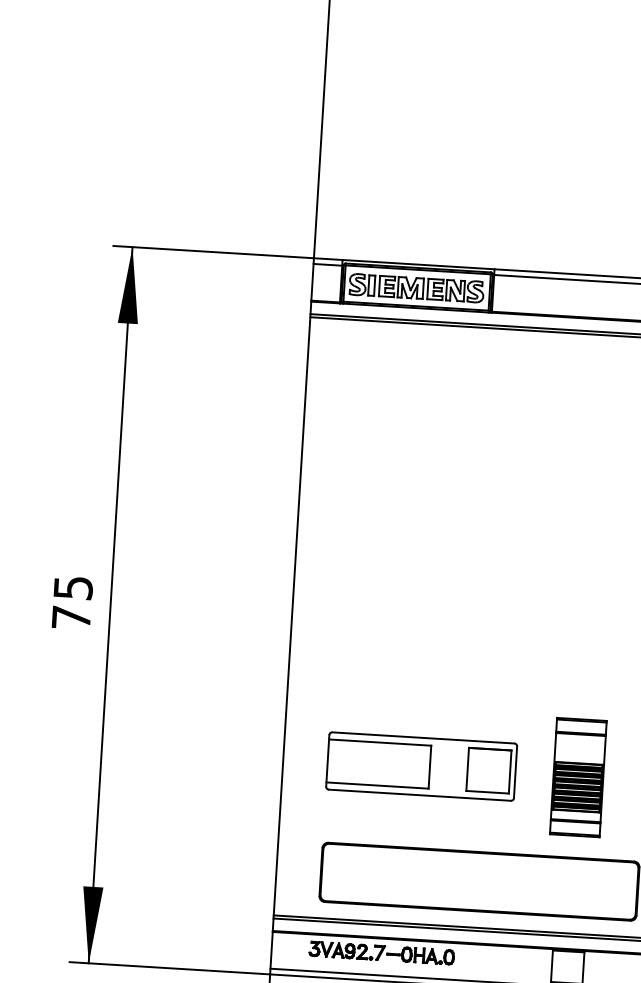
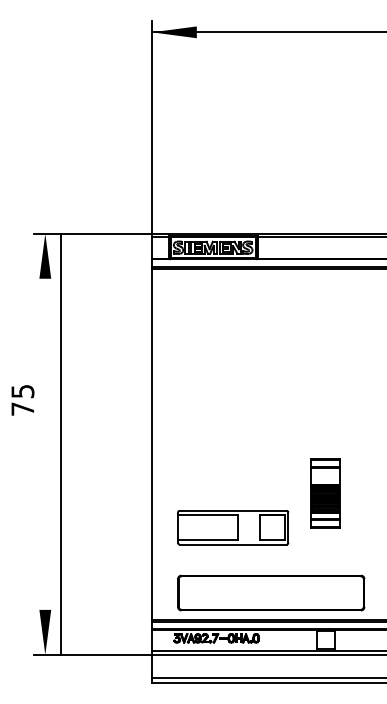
text: (71, 603) -> (22, 400), moved
line: (111, 603) -> (61, 443), moved
part: (578, 777) -> (325, 493), moved

